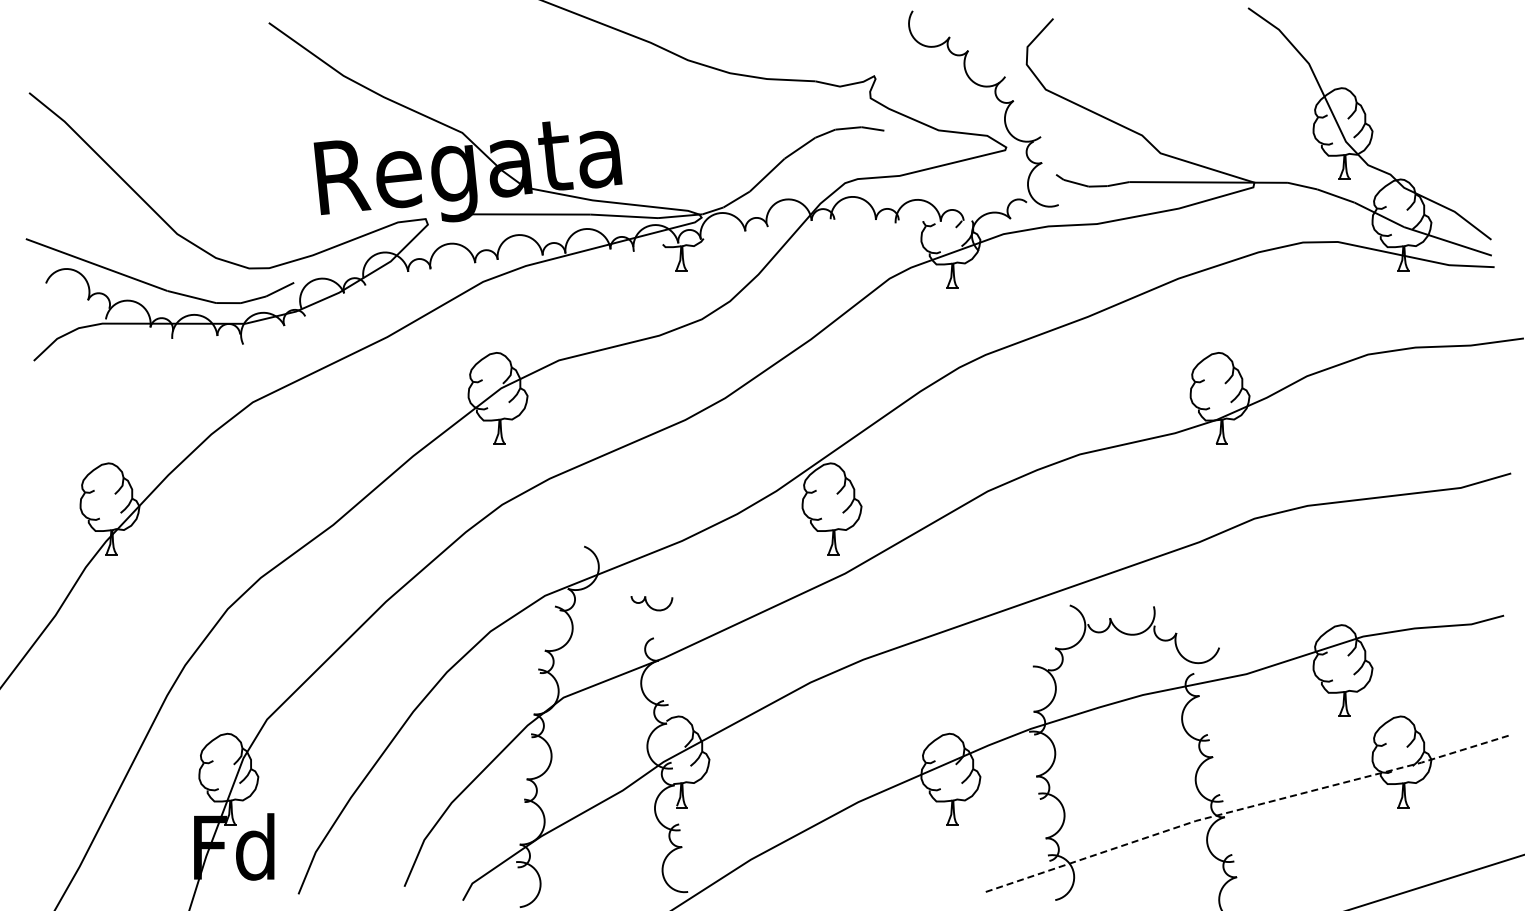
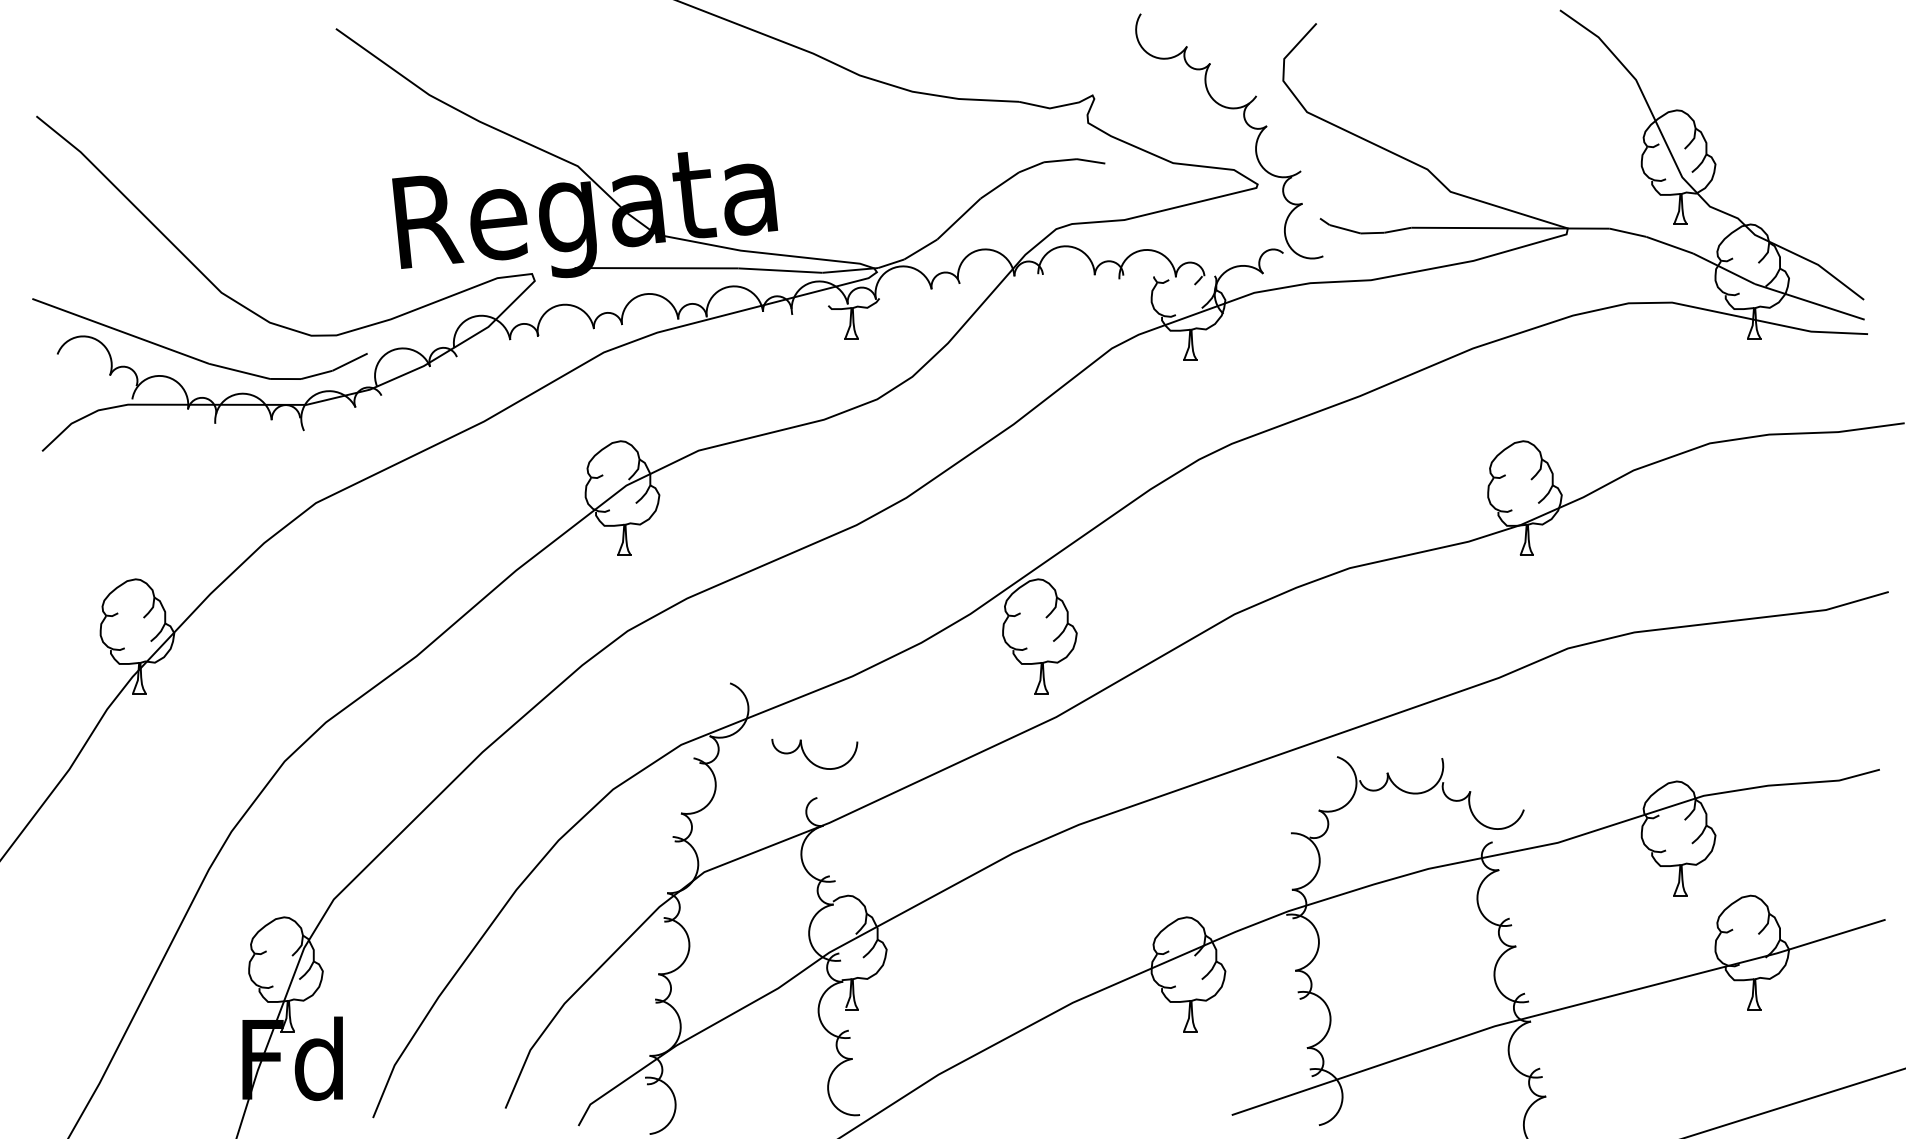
part: (651, 603) -> (814, 754), size x1.67
line: (1245, 808) -> (1556, 1010), dashed -> solid

